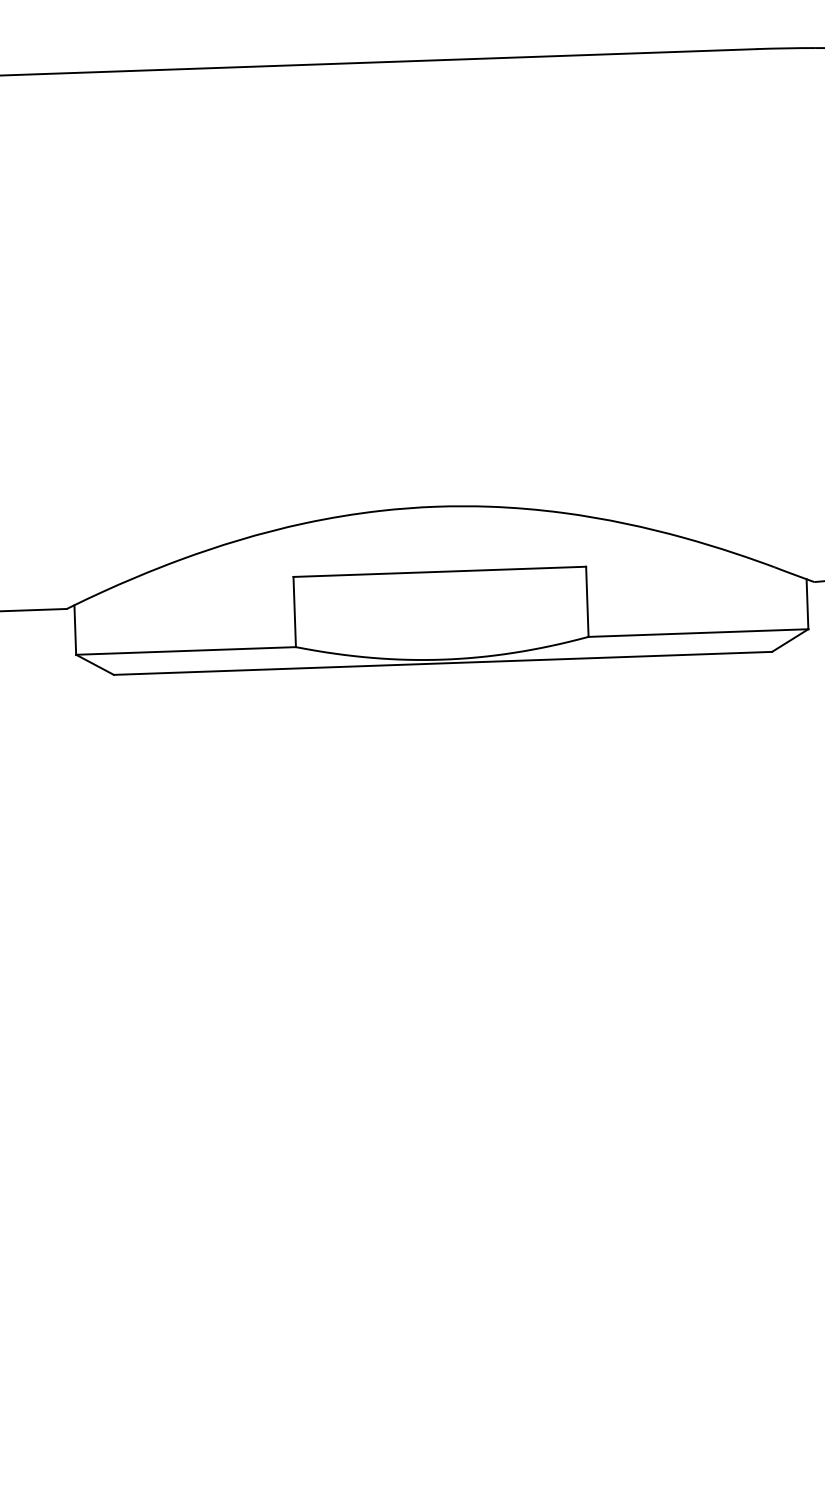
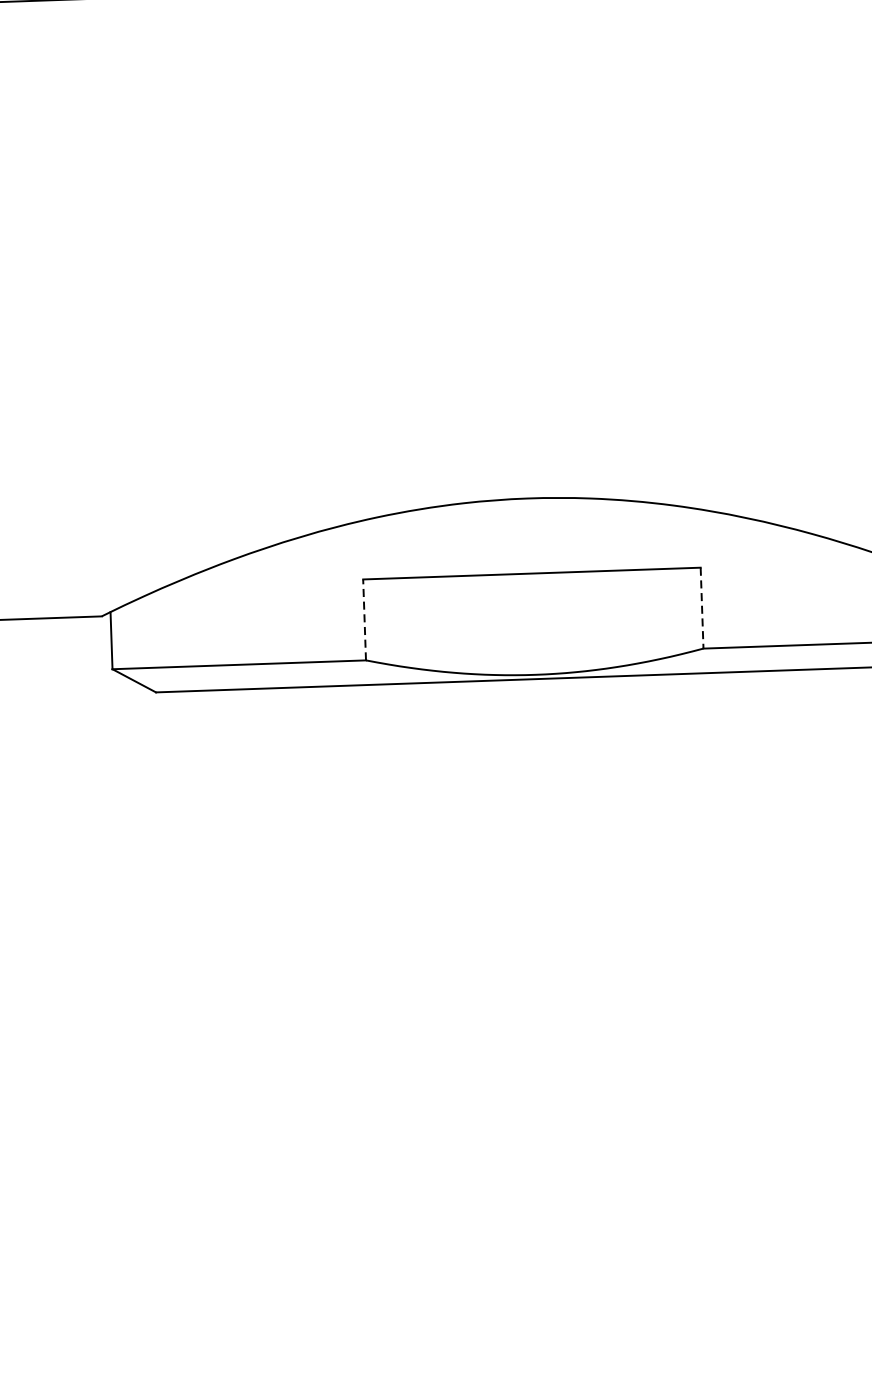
line: (587, 602) -> (702, 608), solid -> dashed
line: (294, 611) -> (364, 619), solid -> dashed

